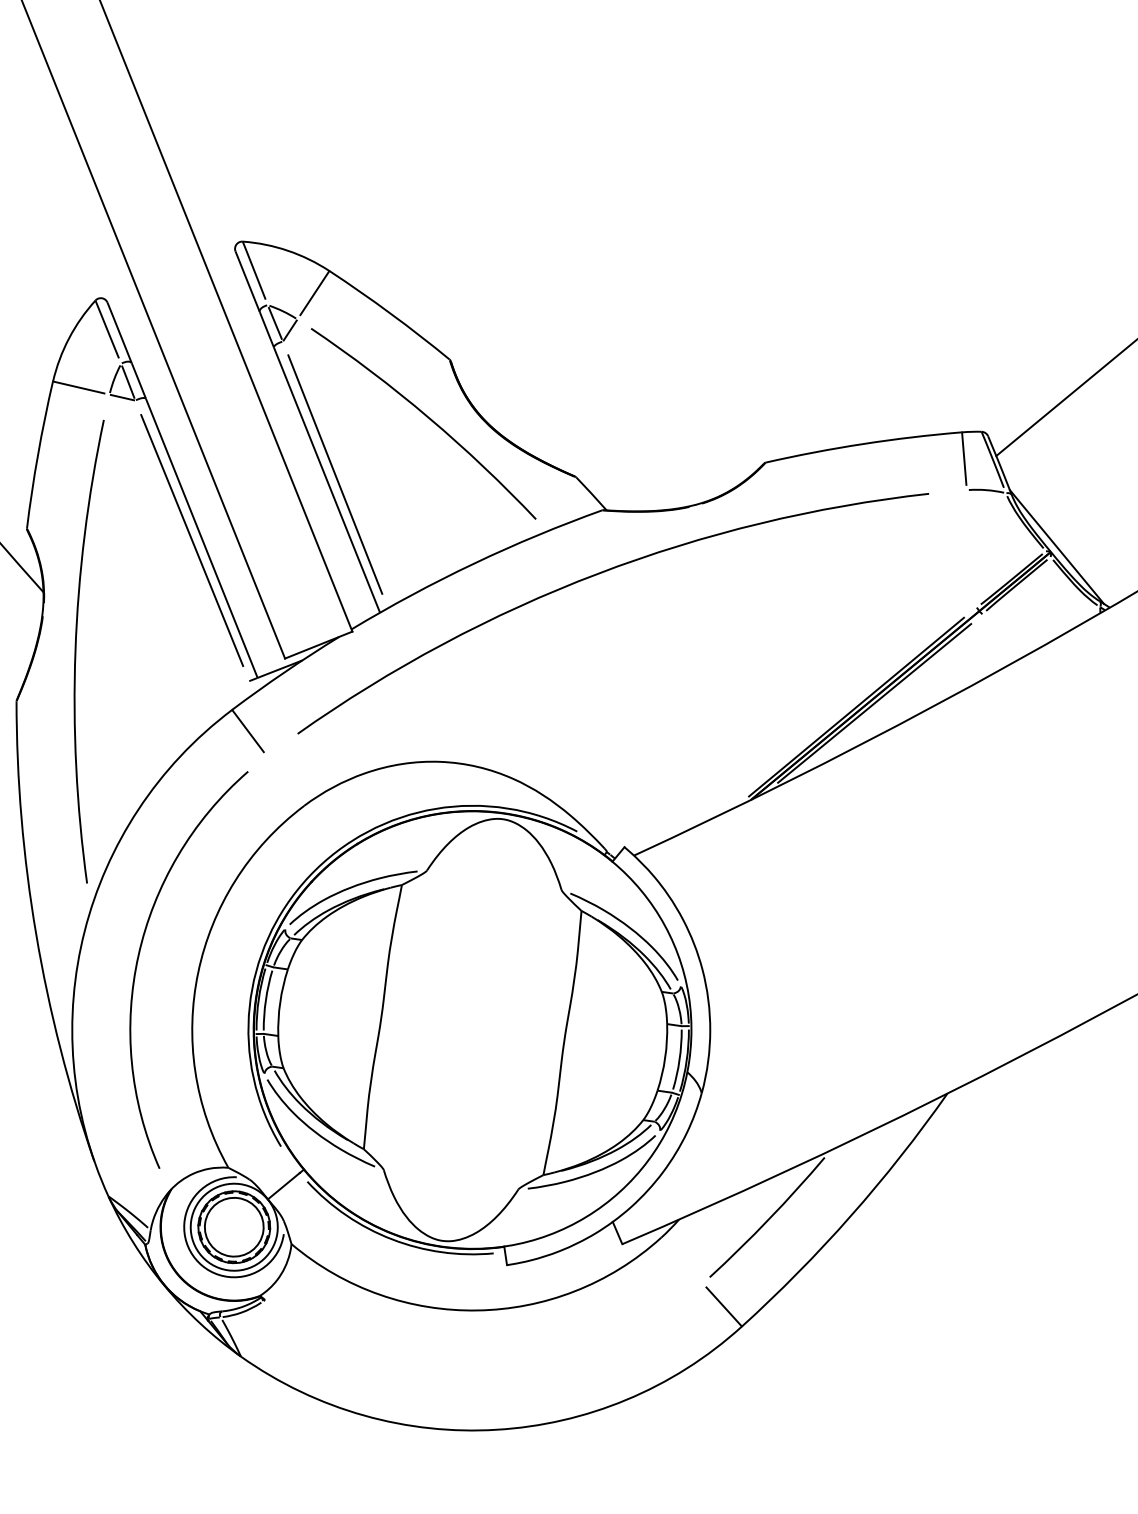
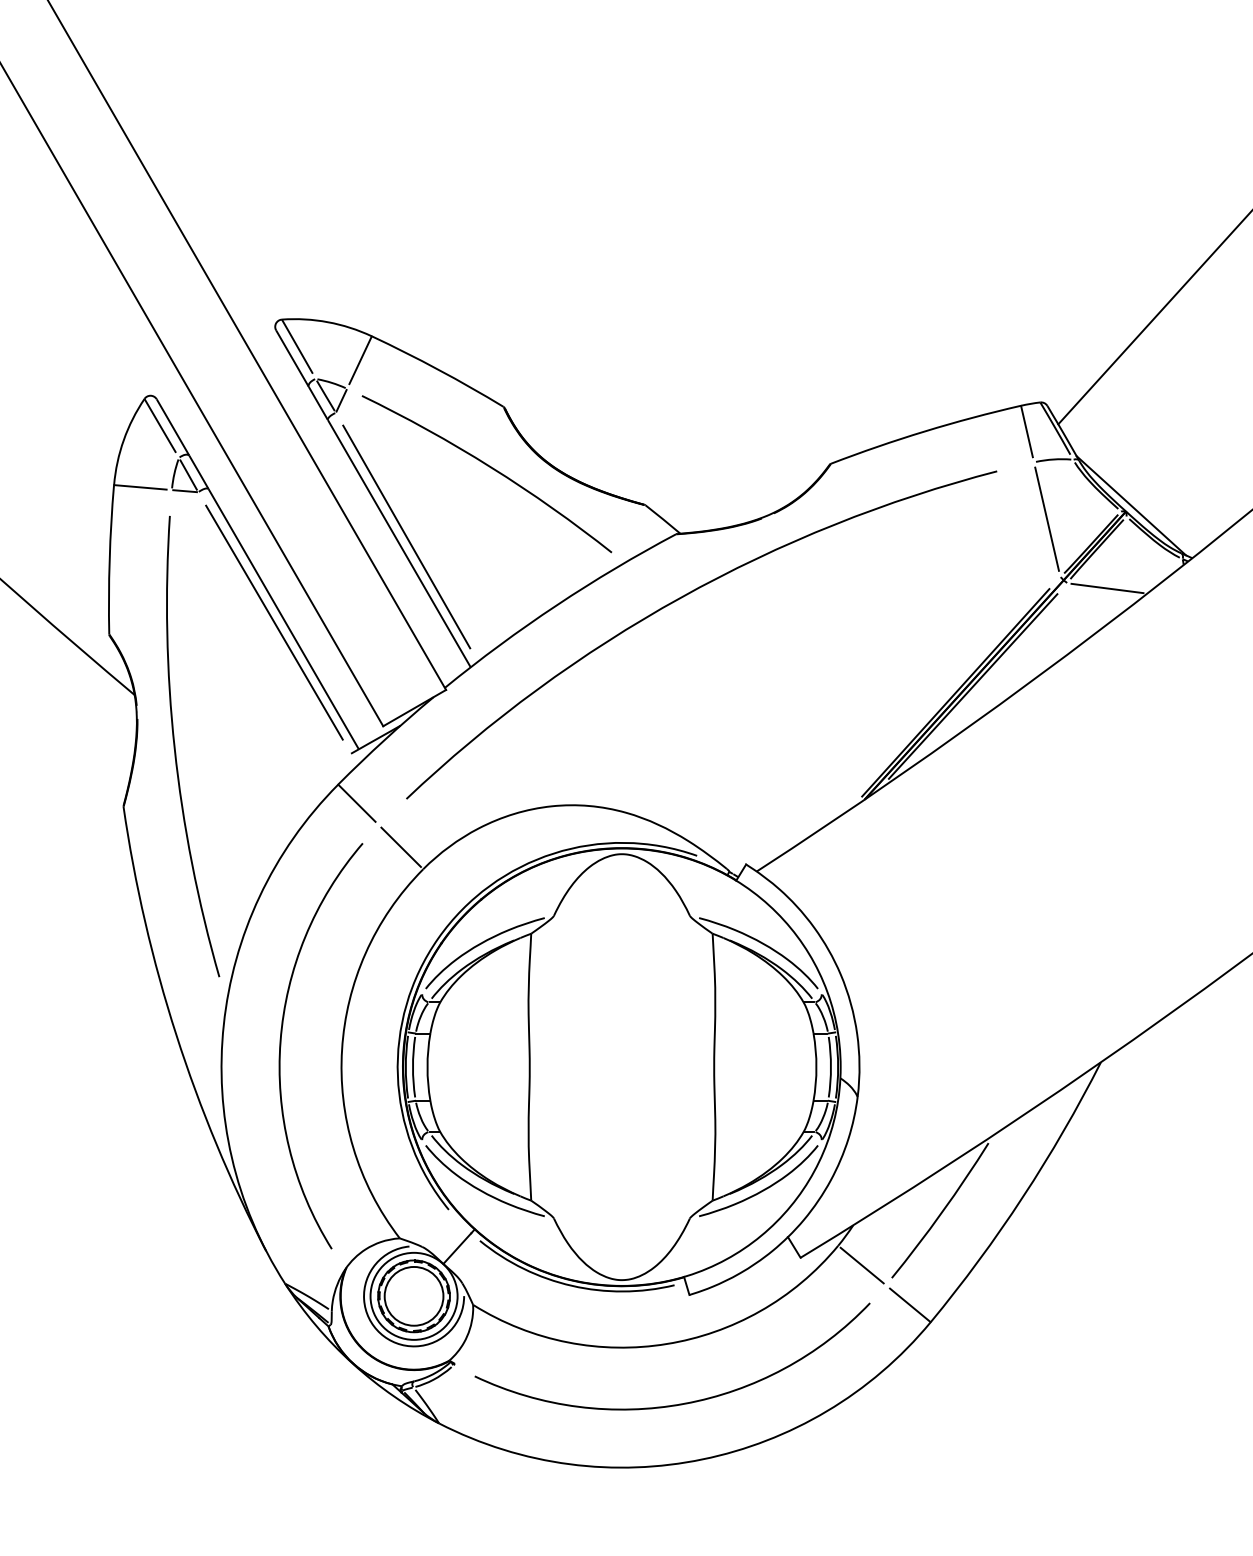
line: (971, 547) -> (1046, 518), added
line: (1021, 625) -> (1107, 588), added
line: (284, 780) -> (400, 846), added
line: (681, 1260) -> (861, 1265), added
arc: (481, 1371) -> (679, 1403), added

